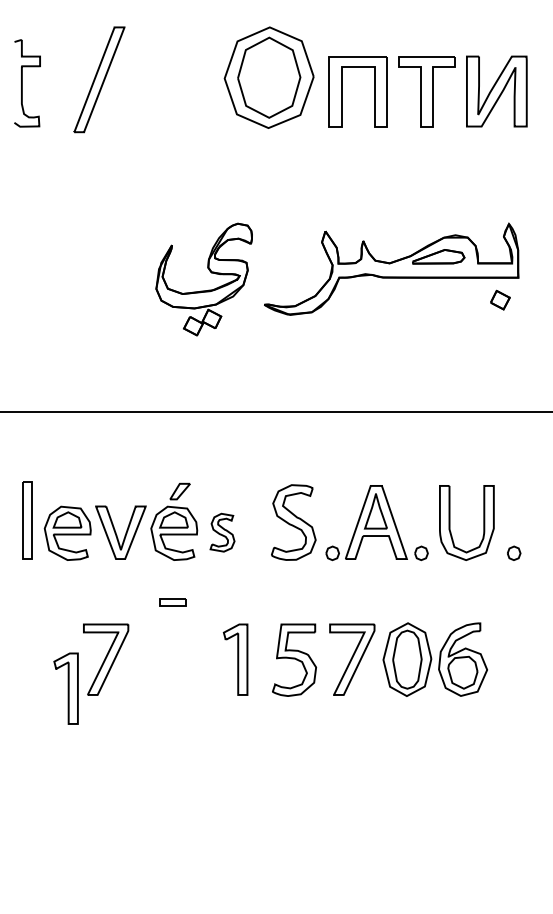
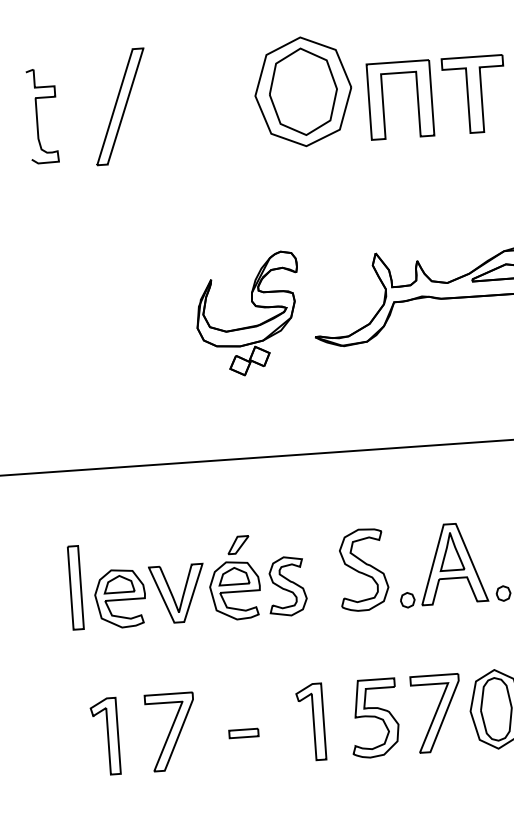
part: (222, 532) -> (287, 586), size x1.43
part: (172, 602) -> (243, 733), moved
part: (65, 688) -> (104, 736), moved

